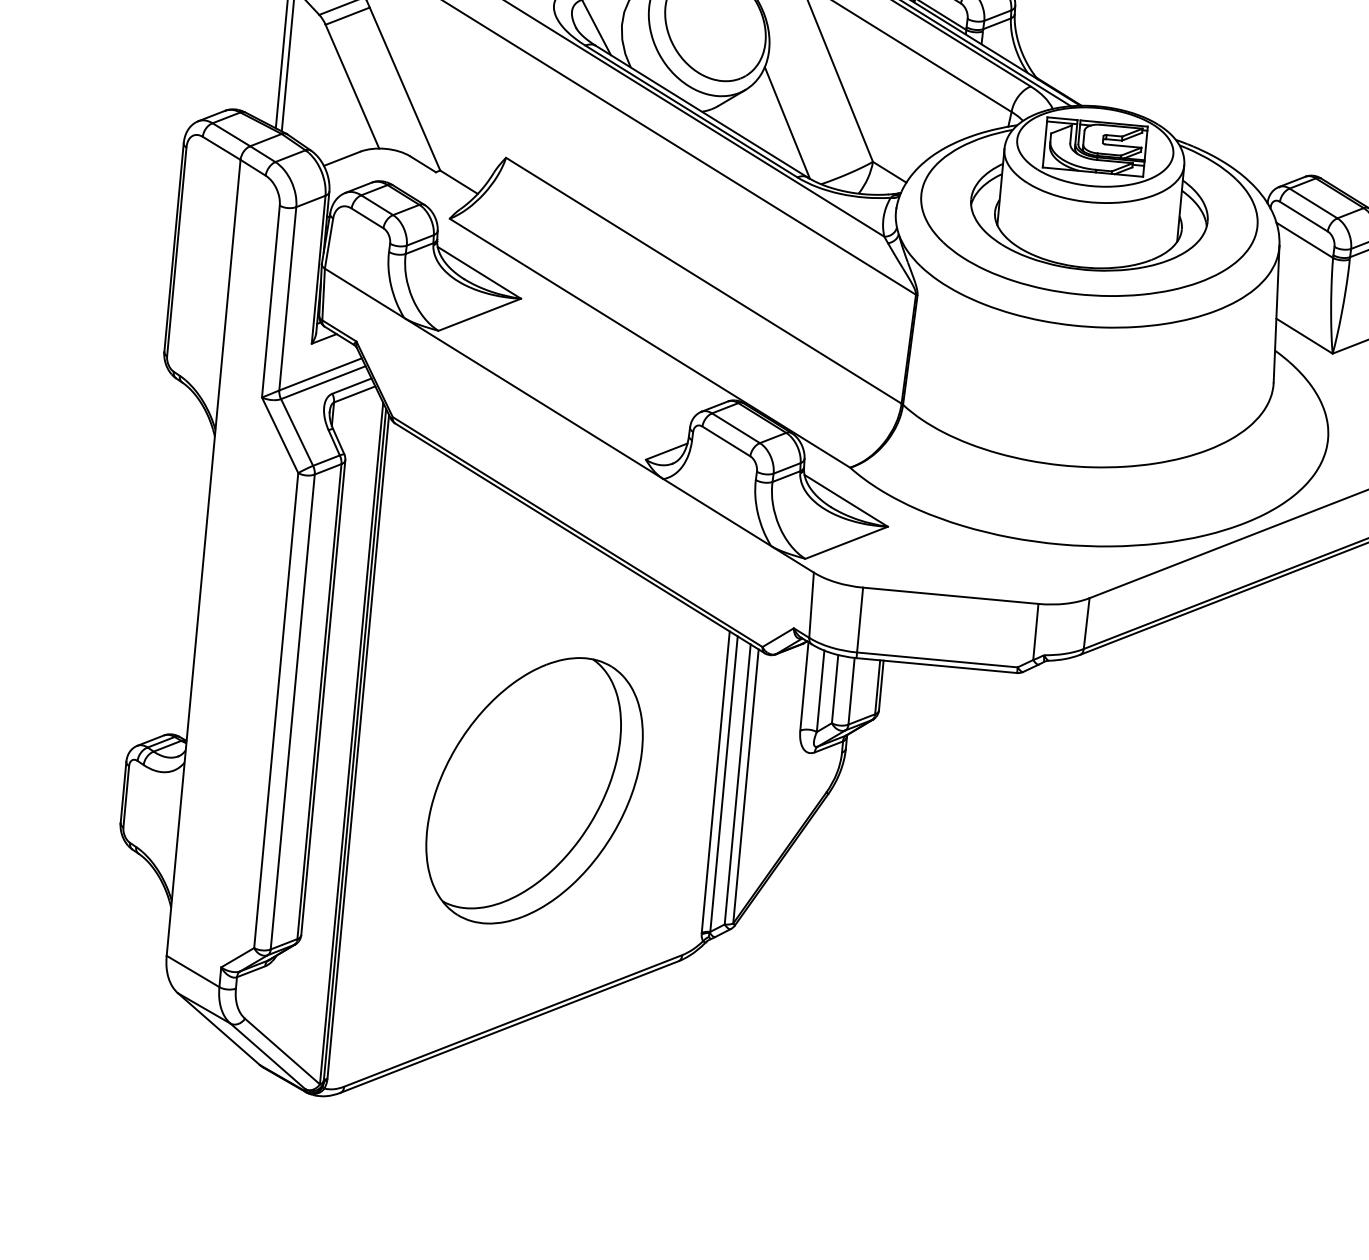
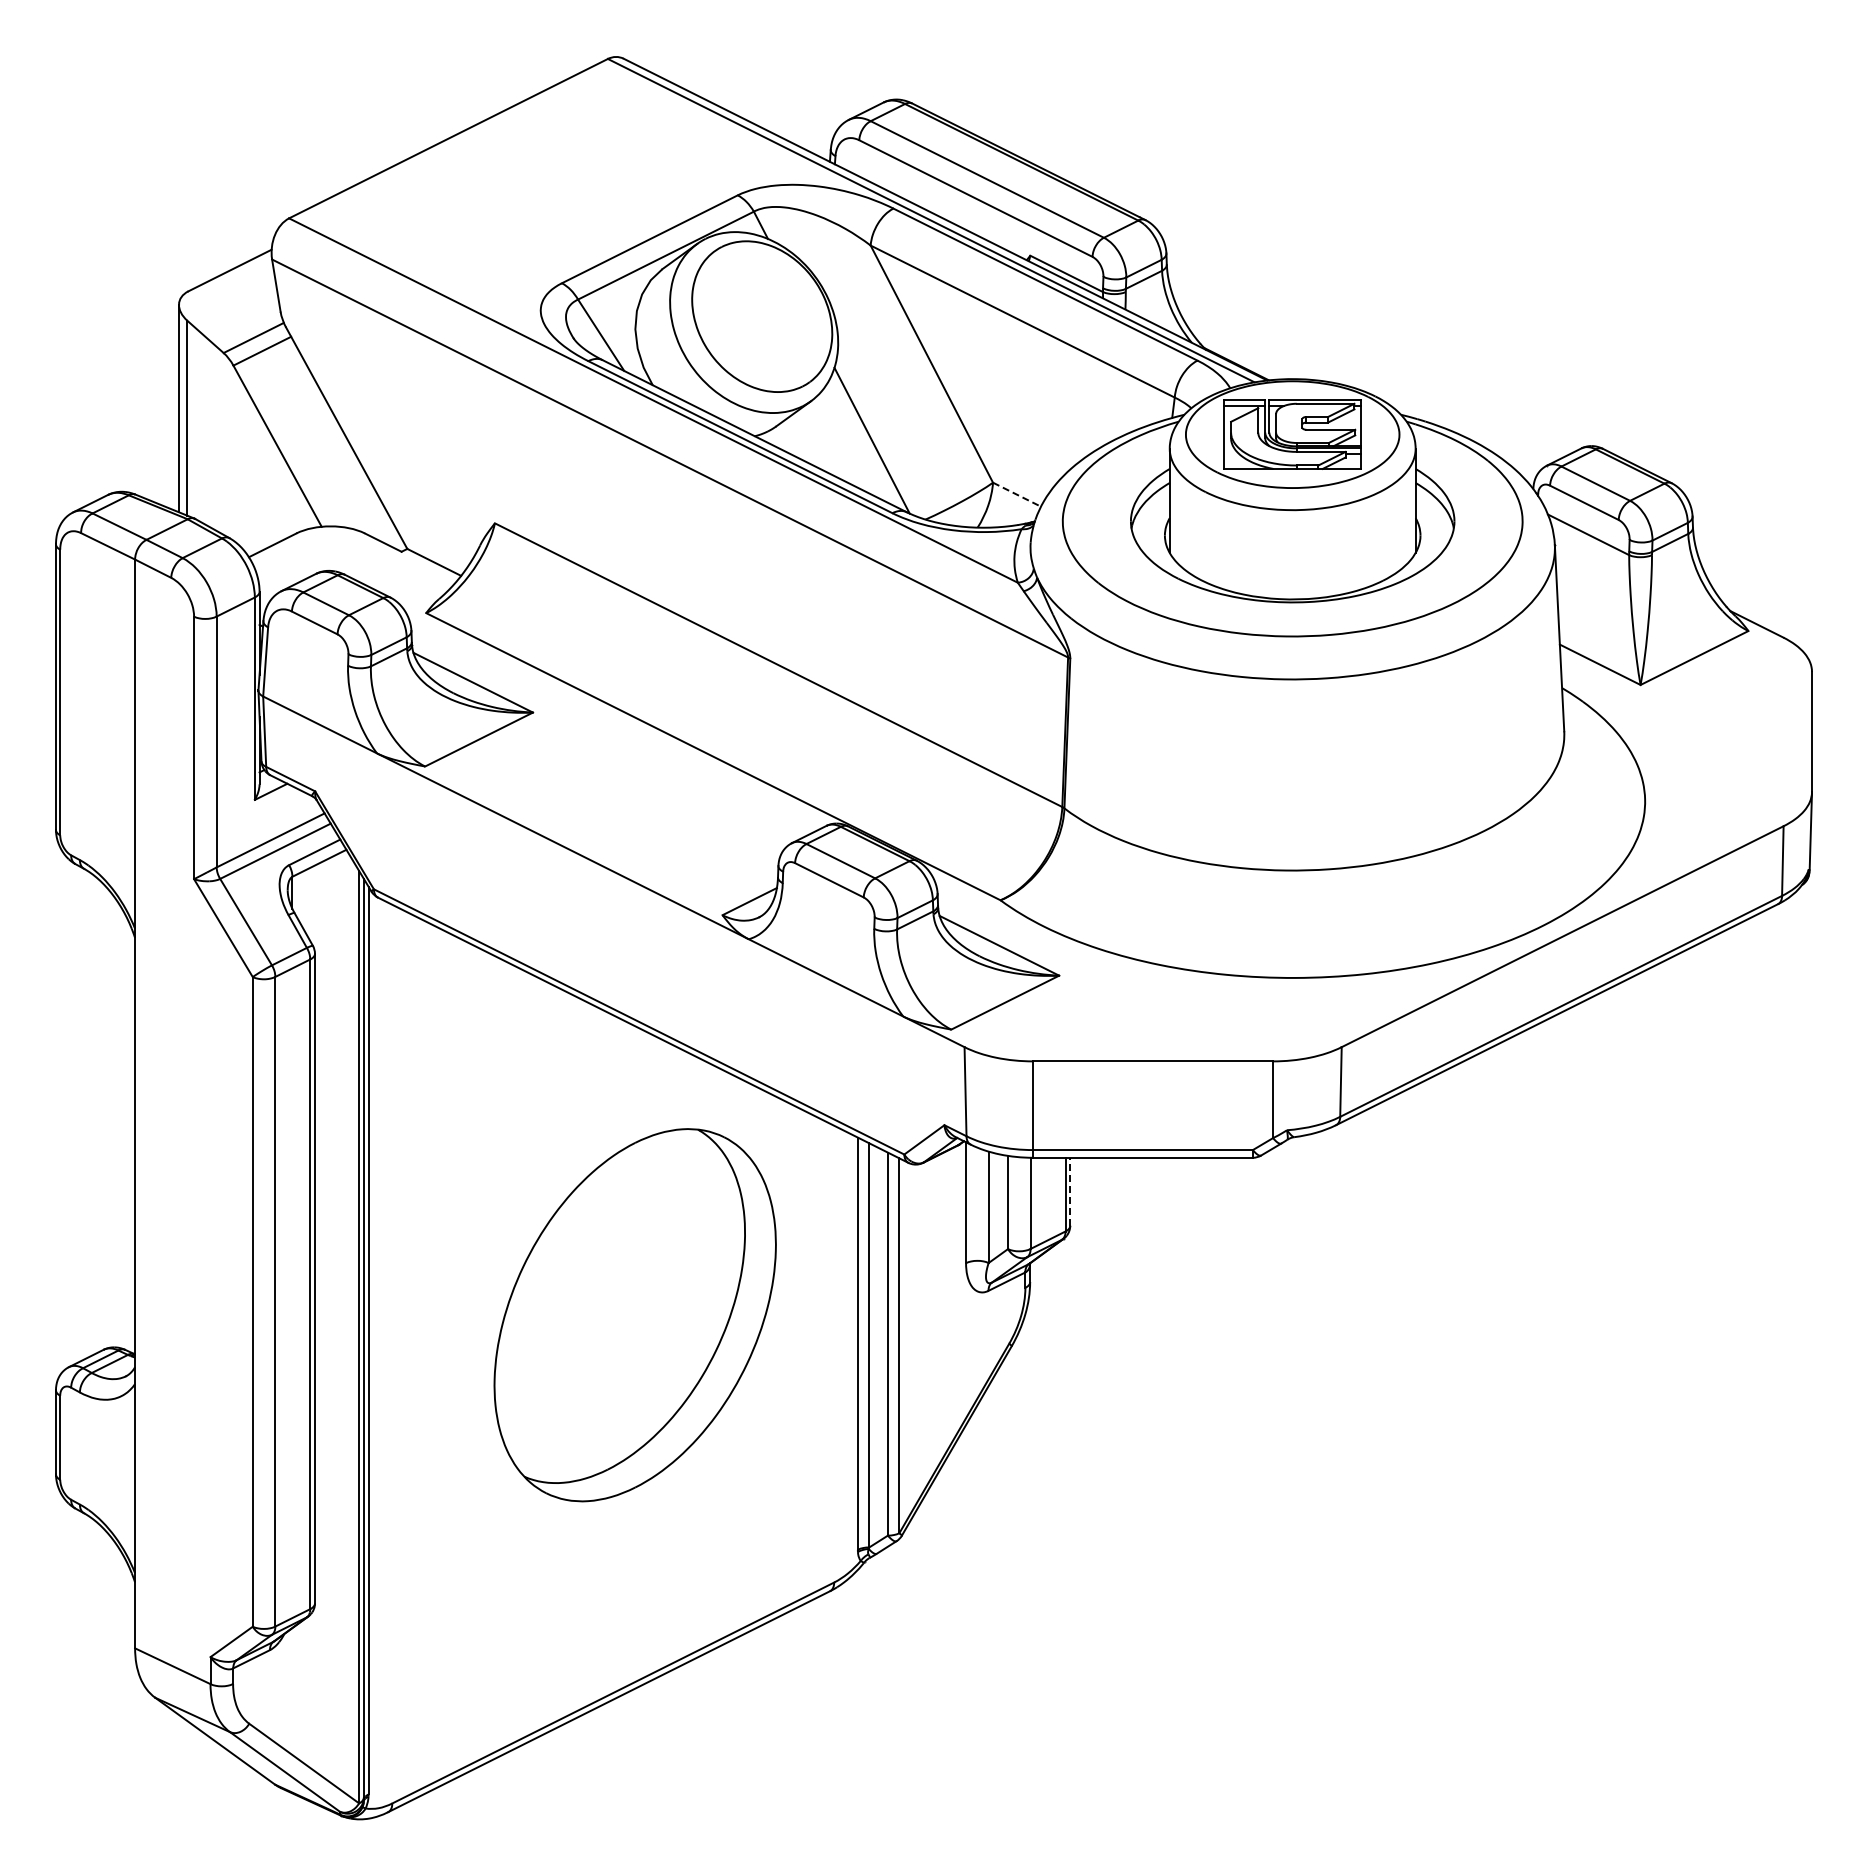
line: (890, 172) -> (1017, 494), solid -> dashed
line: (881, 685) -> (1070, 1191), solid -> dashed
part: (534, 790) -> (634, 1315), moved

